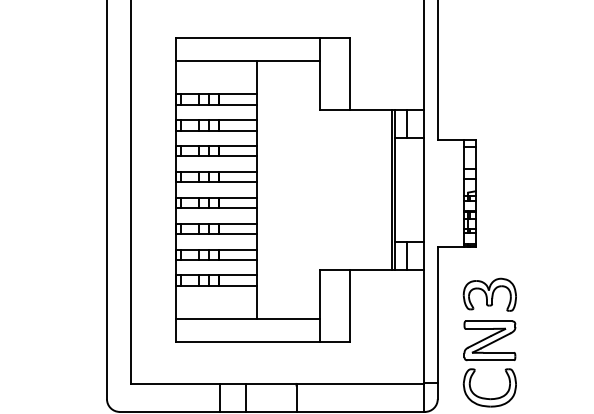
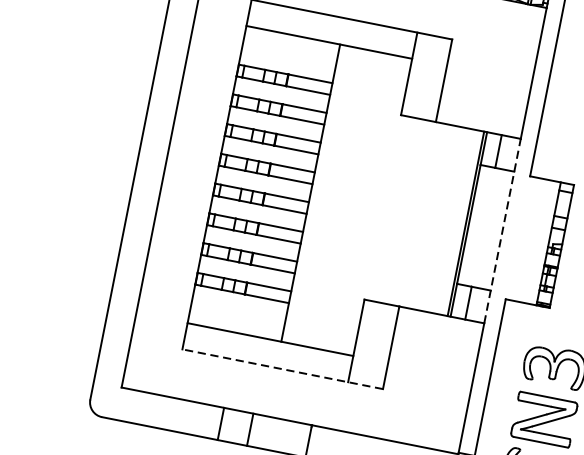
line: (423, 189) -> (502, 230), solid -> dashed
line: (262, 341) -> (282, 368), solid -> dashed

